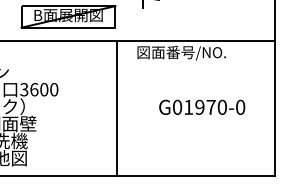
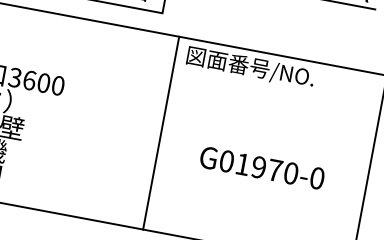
text: (202, 106) -> (262, 166), moved
line: (116, 108) -> (160, 132), moved

